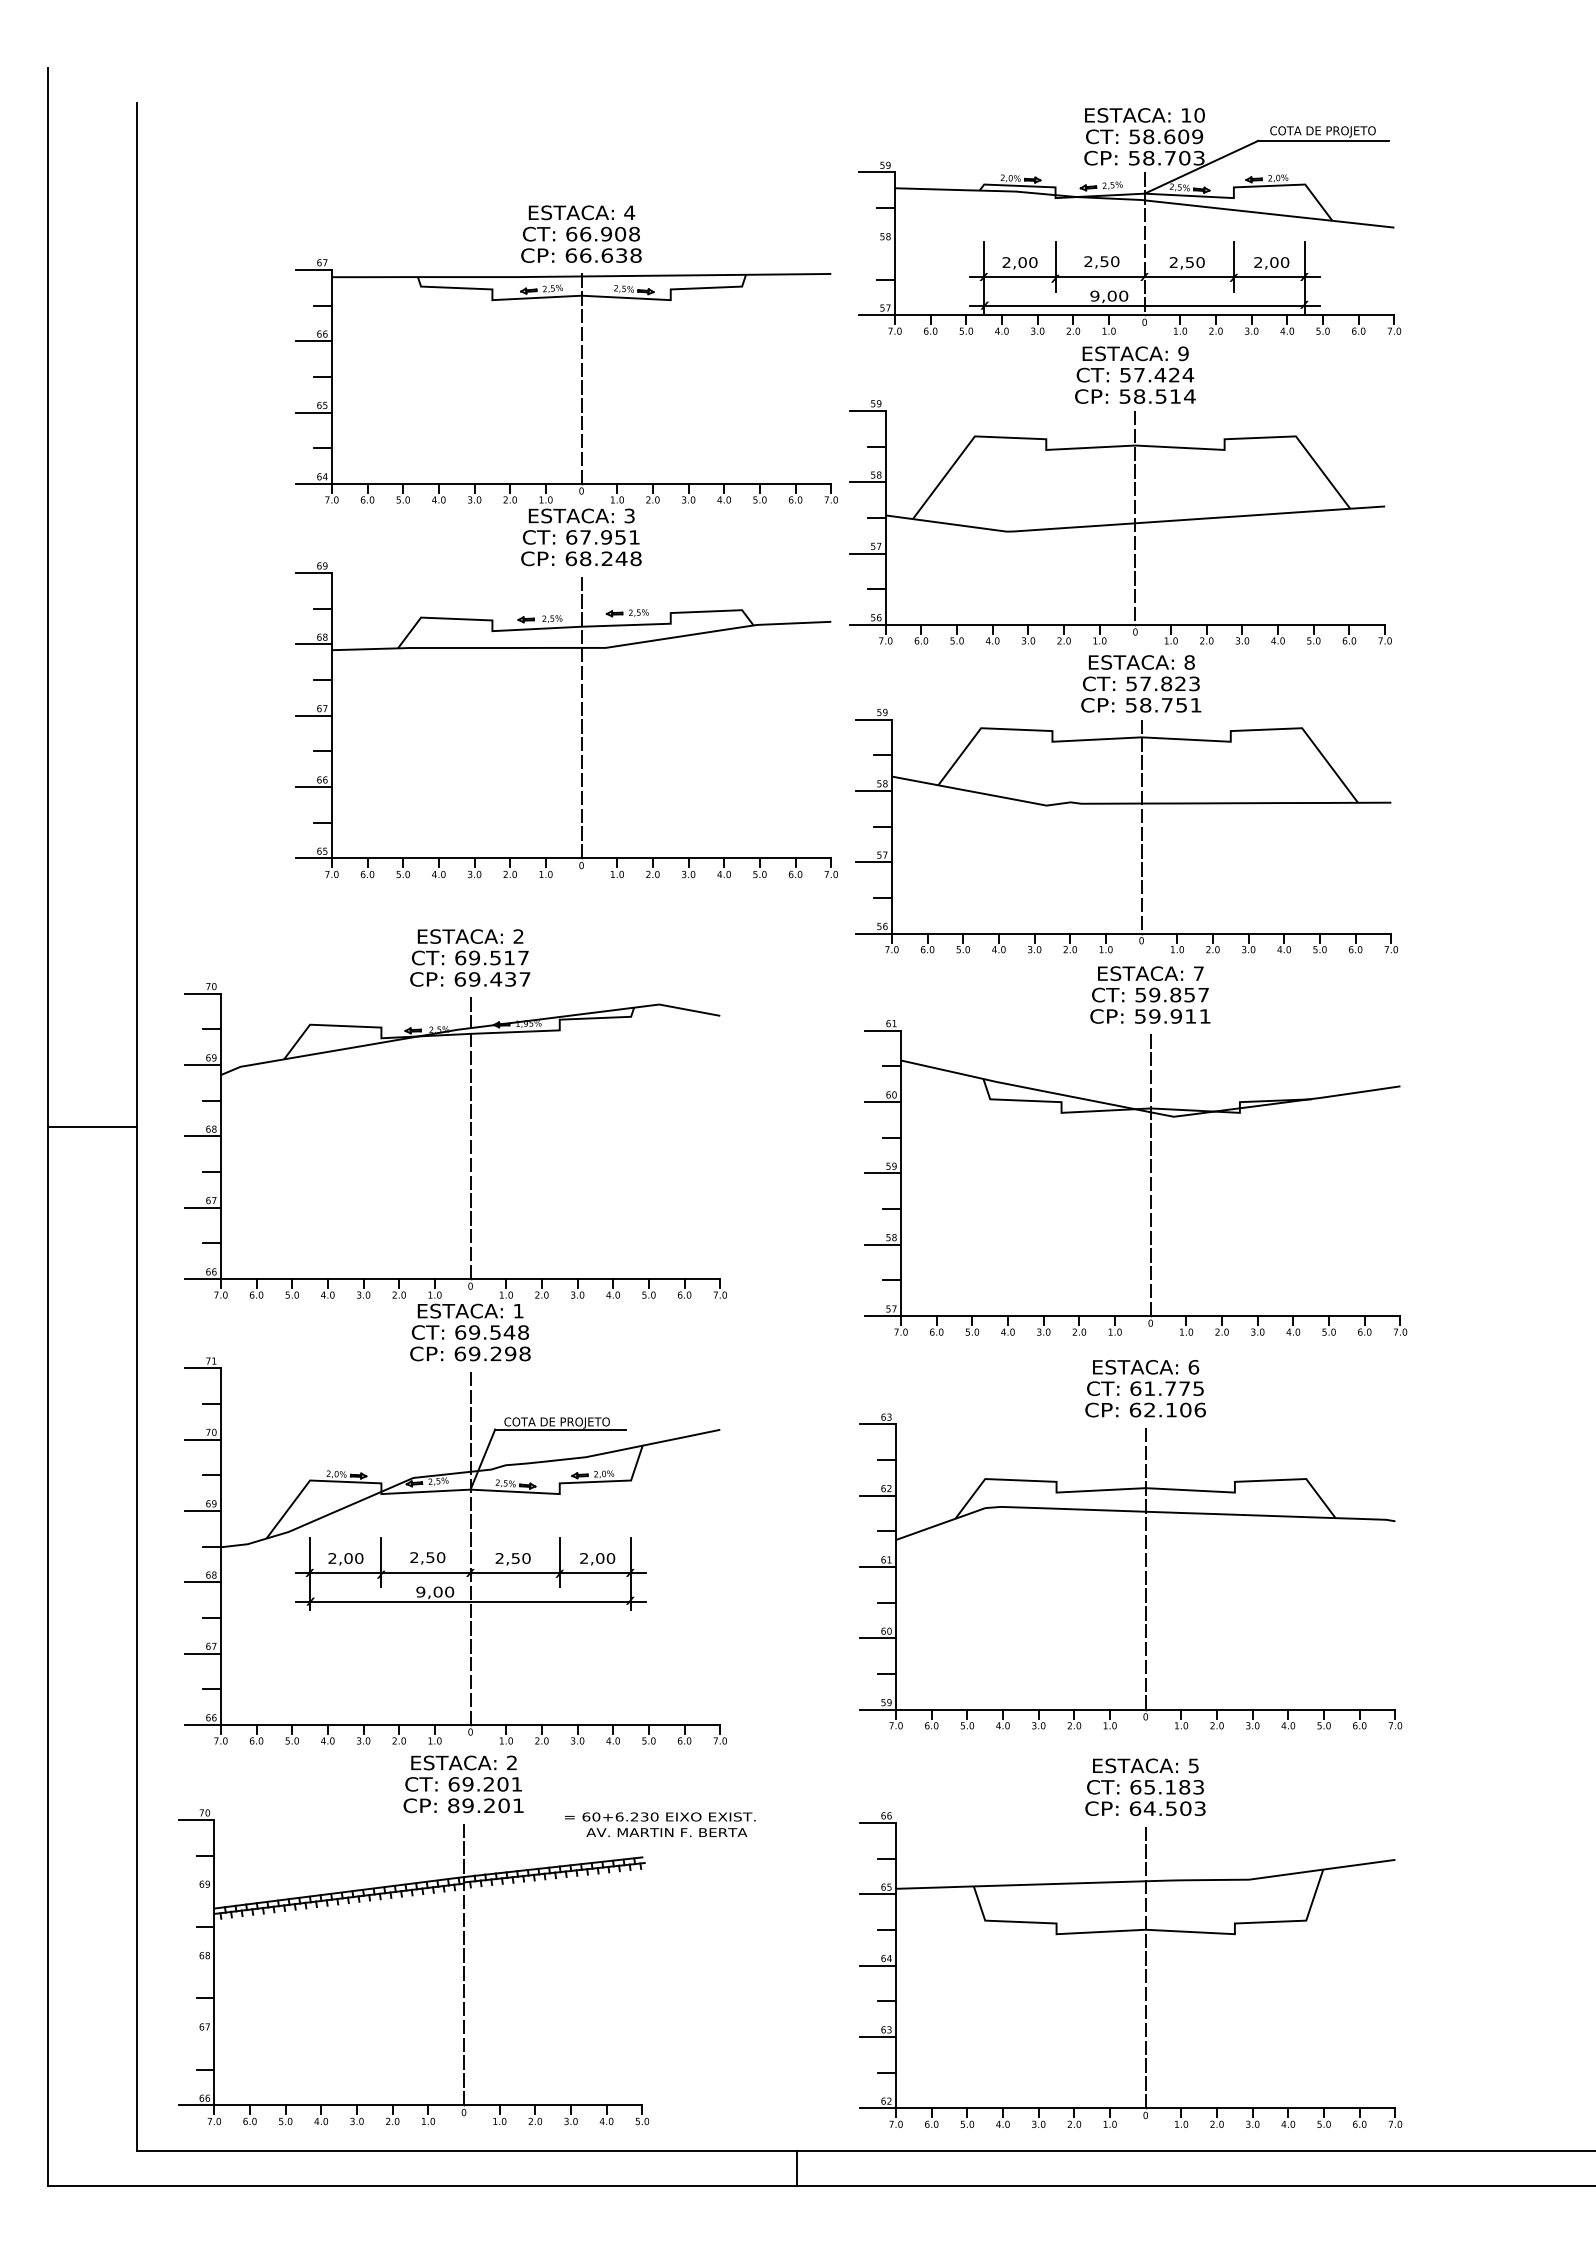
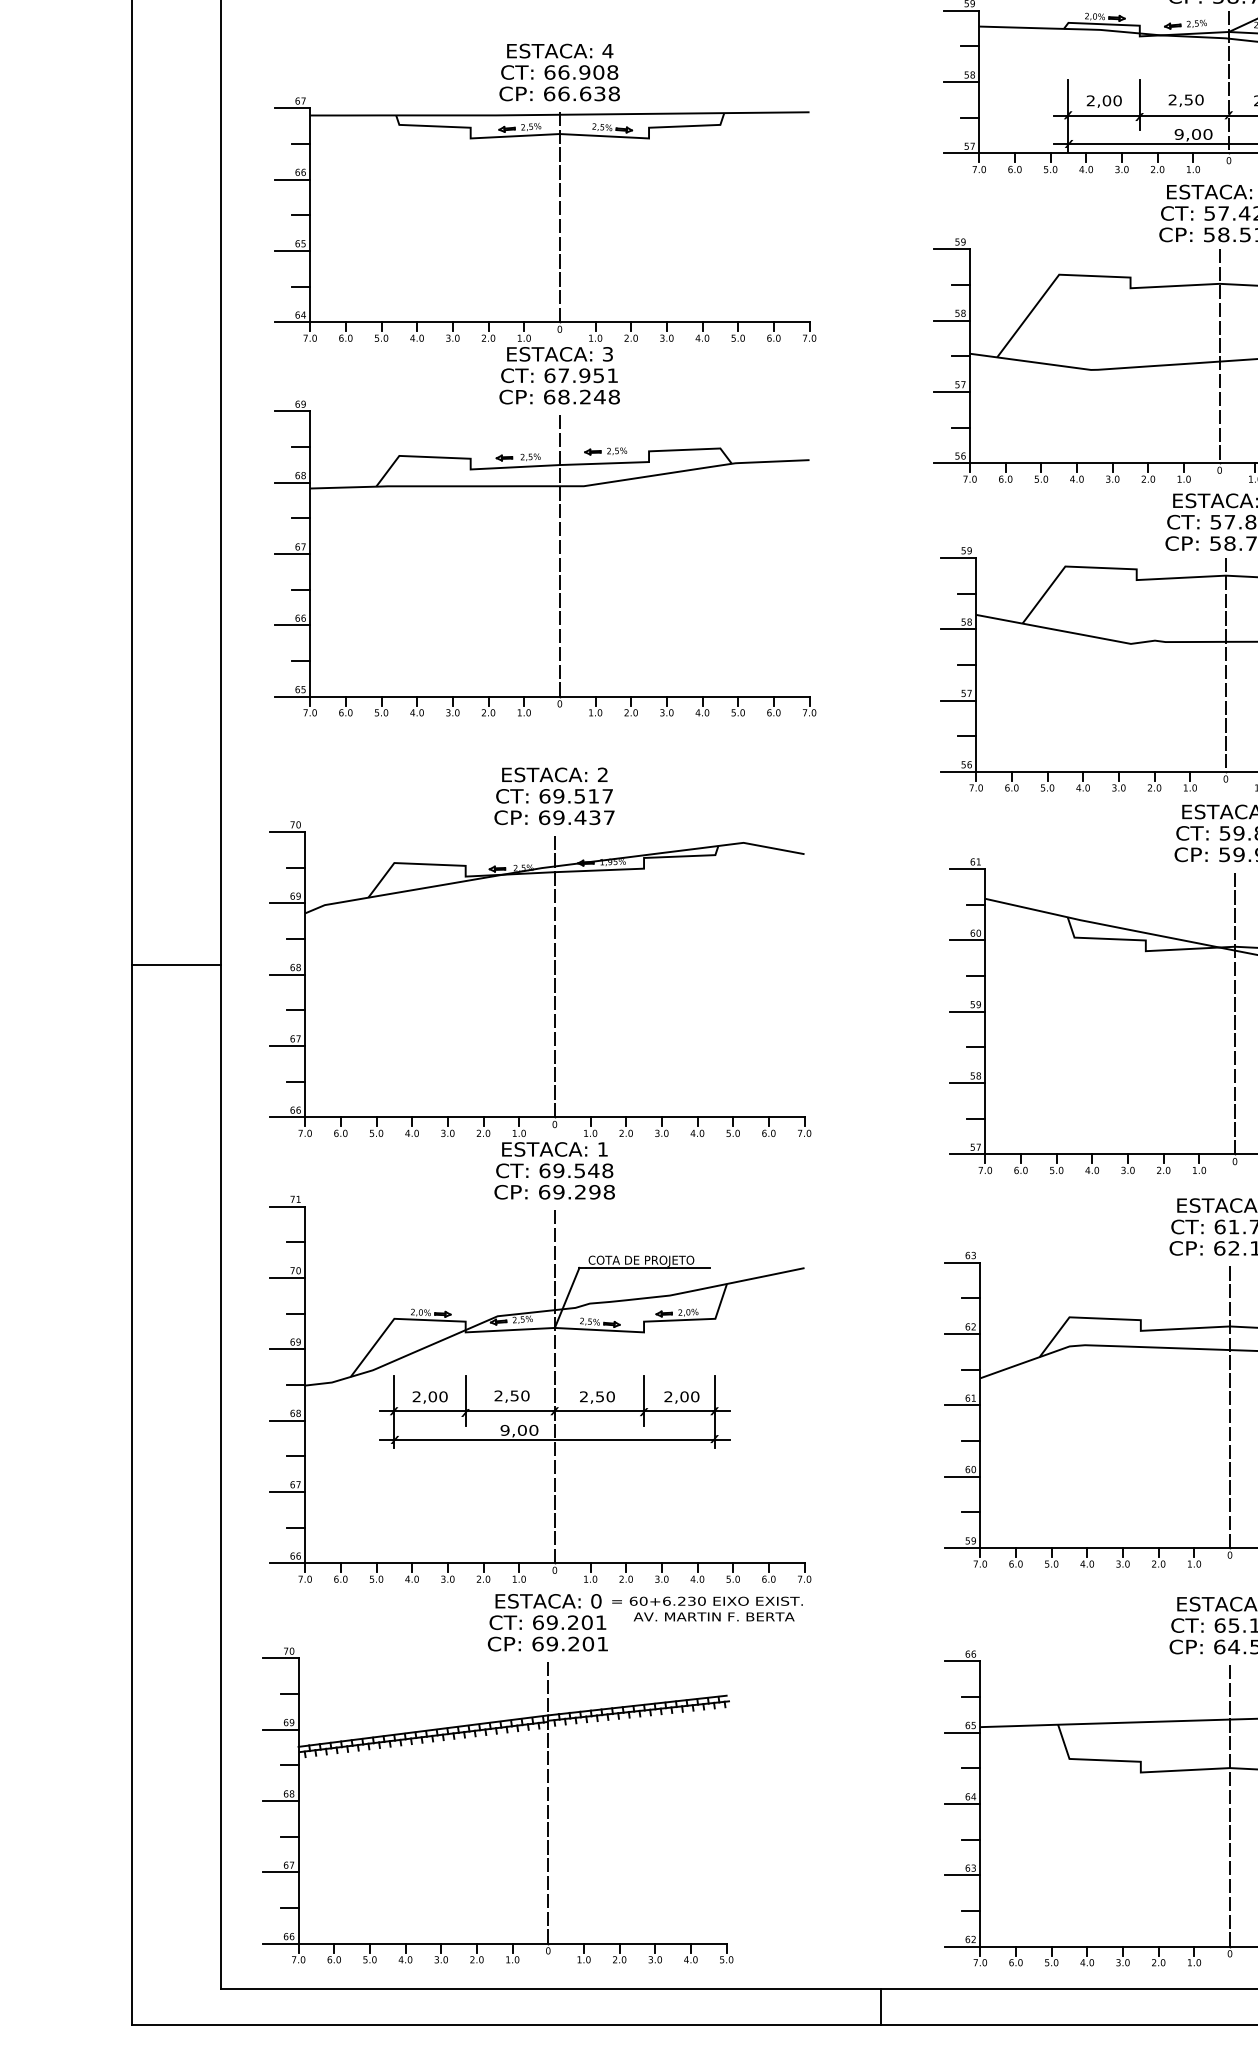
line: (877, 243) -> (961, 81), added
part: (566, 541) -> (544, 379), moved
text: (512, 1762) -> (596, 1600), 2 -> 0
text: (453, 1805) -> (537, 1643), 89.201 -> 69.201
text: (660, 1824) -> (707, 1608), moved
line: (196, 1891) -> (280, 1729), added
line: (196, 1962) -> (280, 1800), added
line: (196, 2034) -> (280, 1872), added

